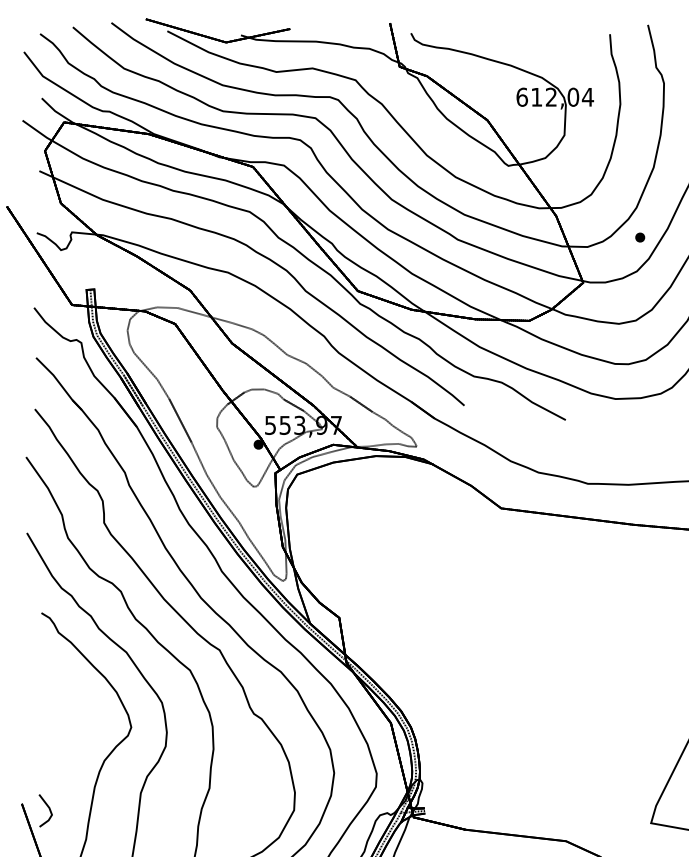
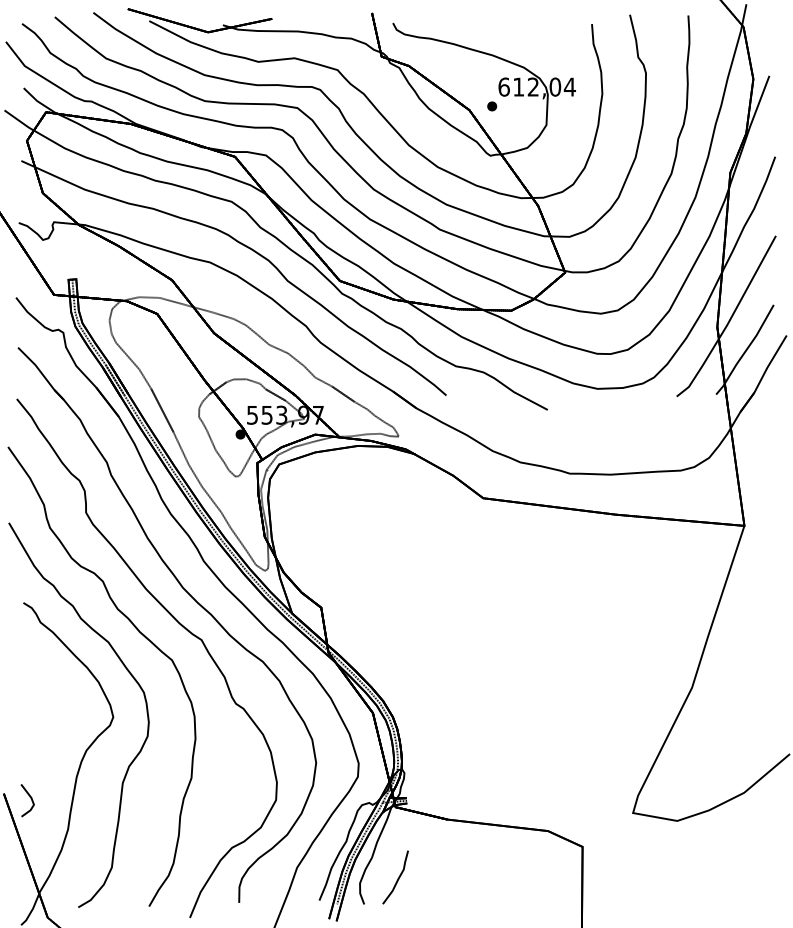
part: (640, 237) -> (492, 106), moved

